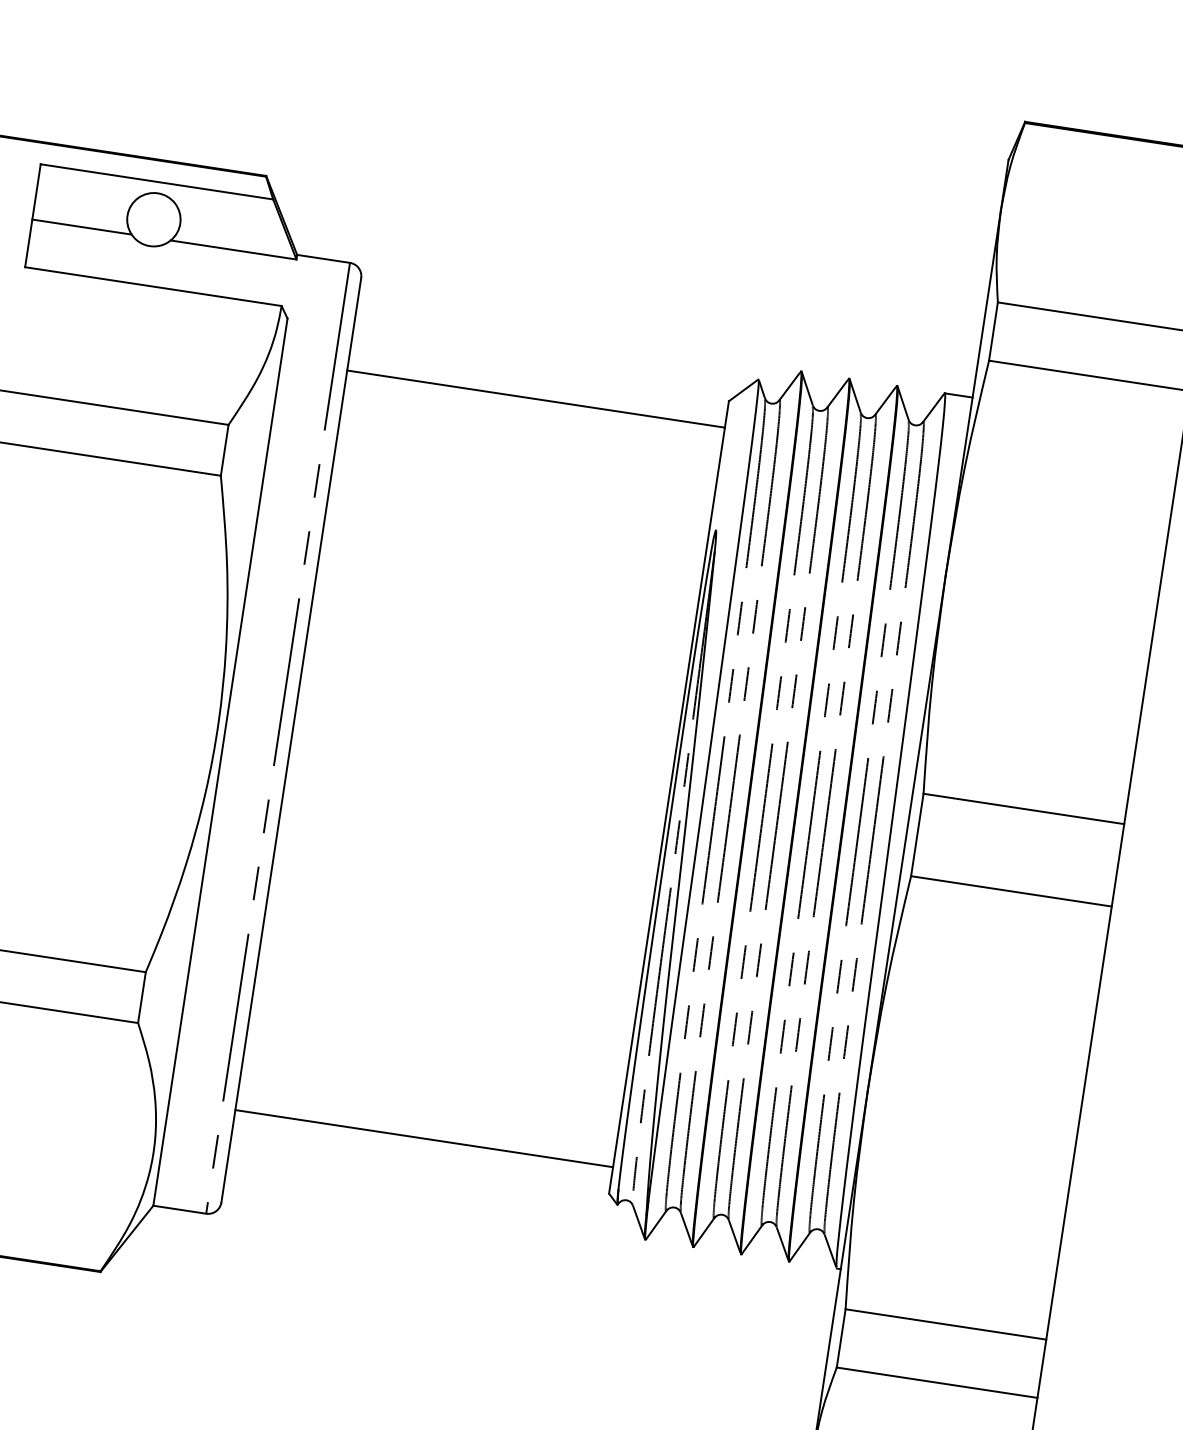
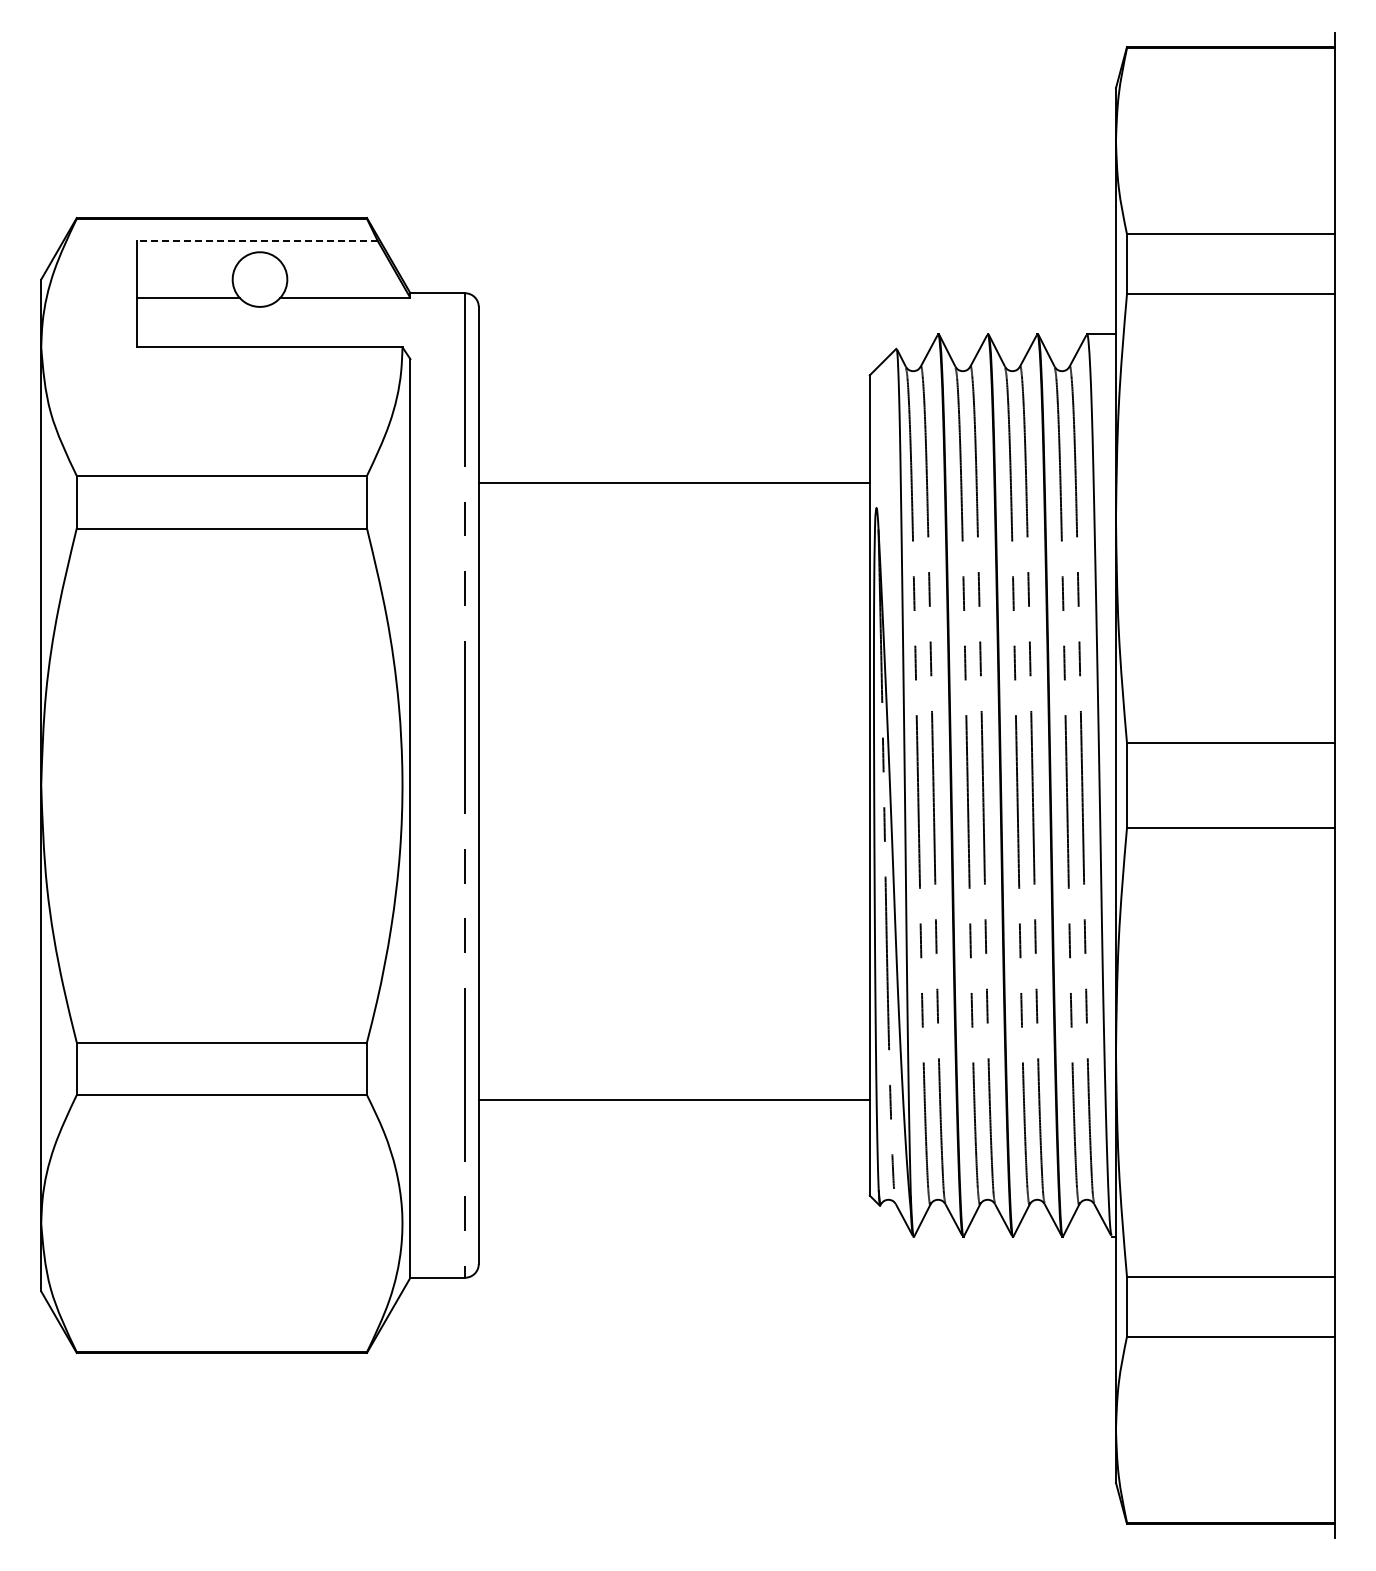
line: (156, 181) -> (256, 240), solid -> dashed
line: (535, 398) -> (673, 482), moved
line: (423, 1138) -> (673, 1100), moved

